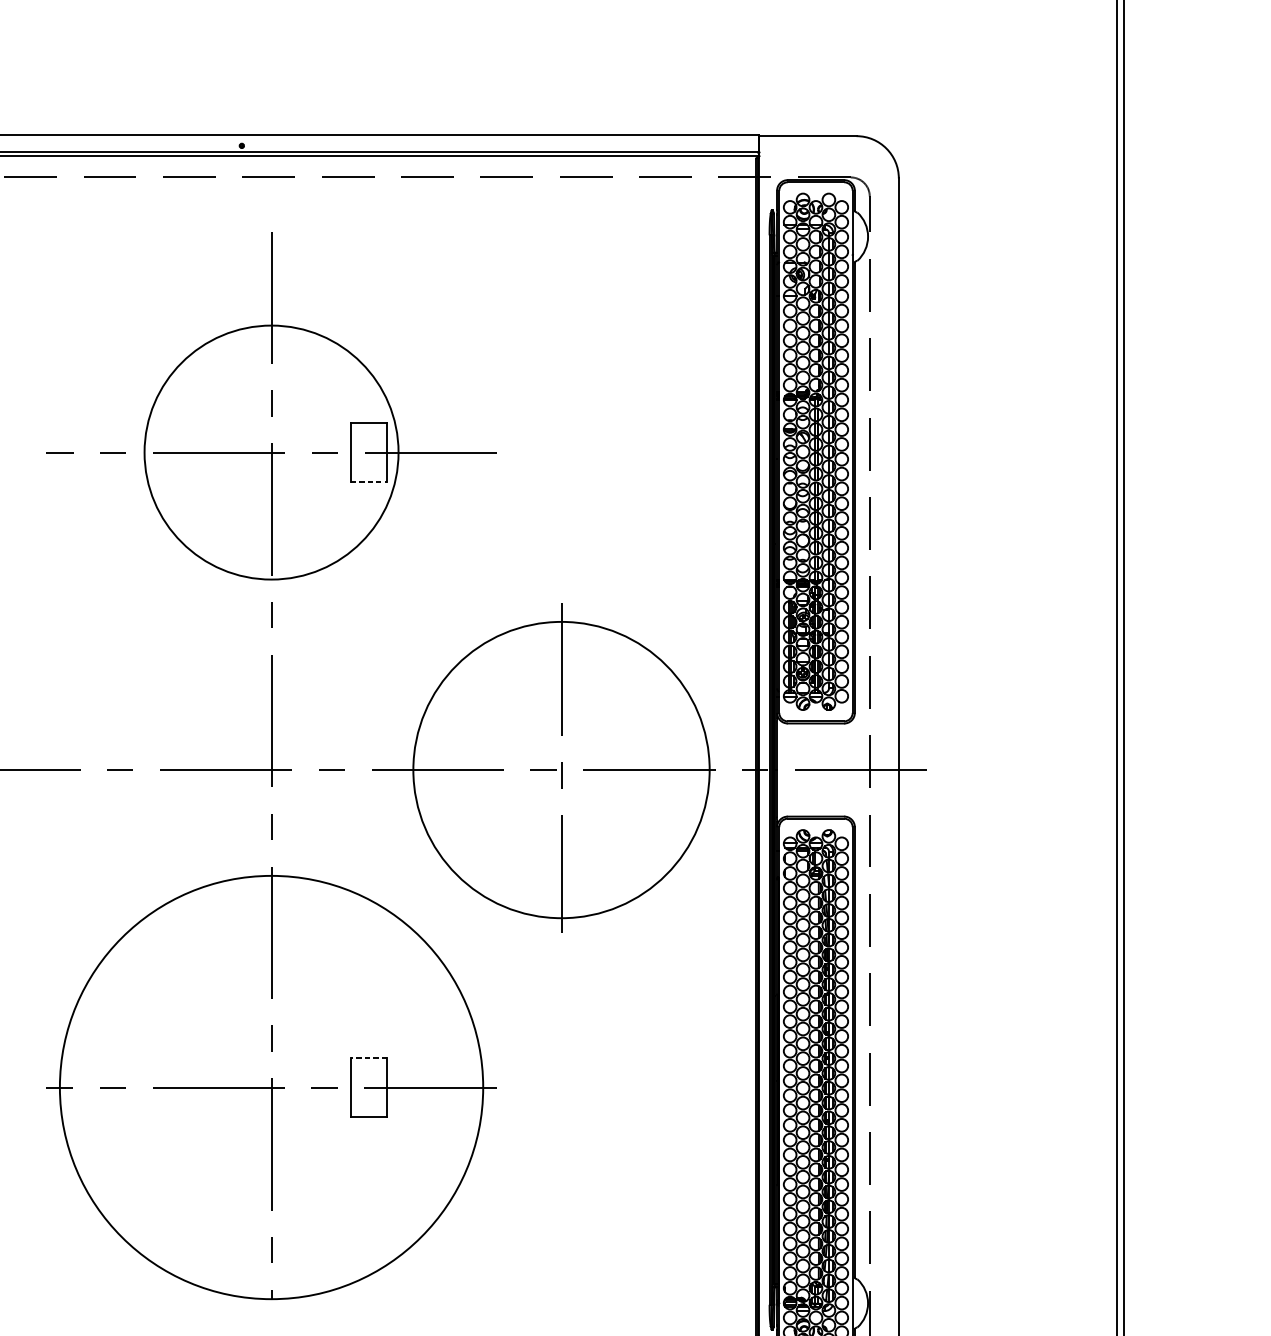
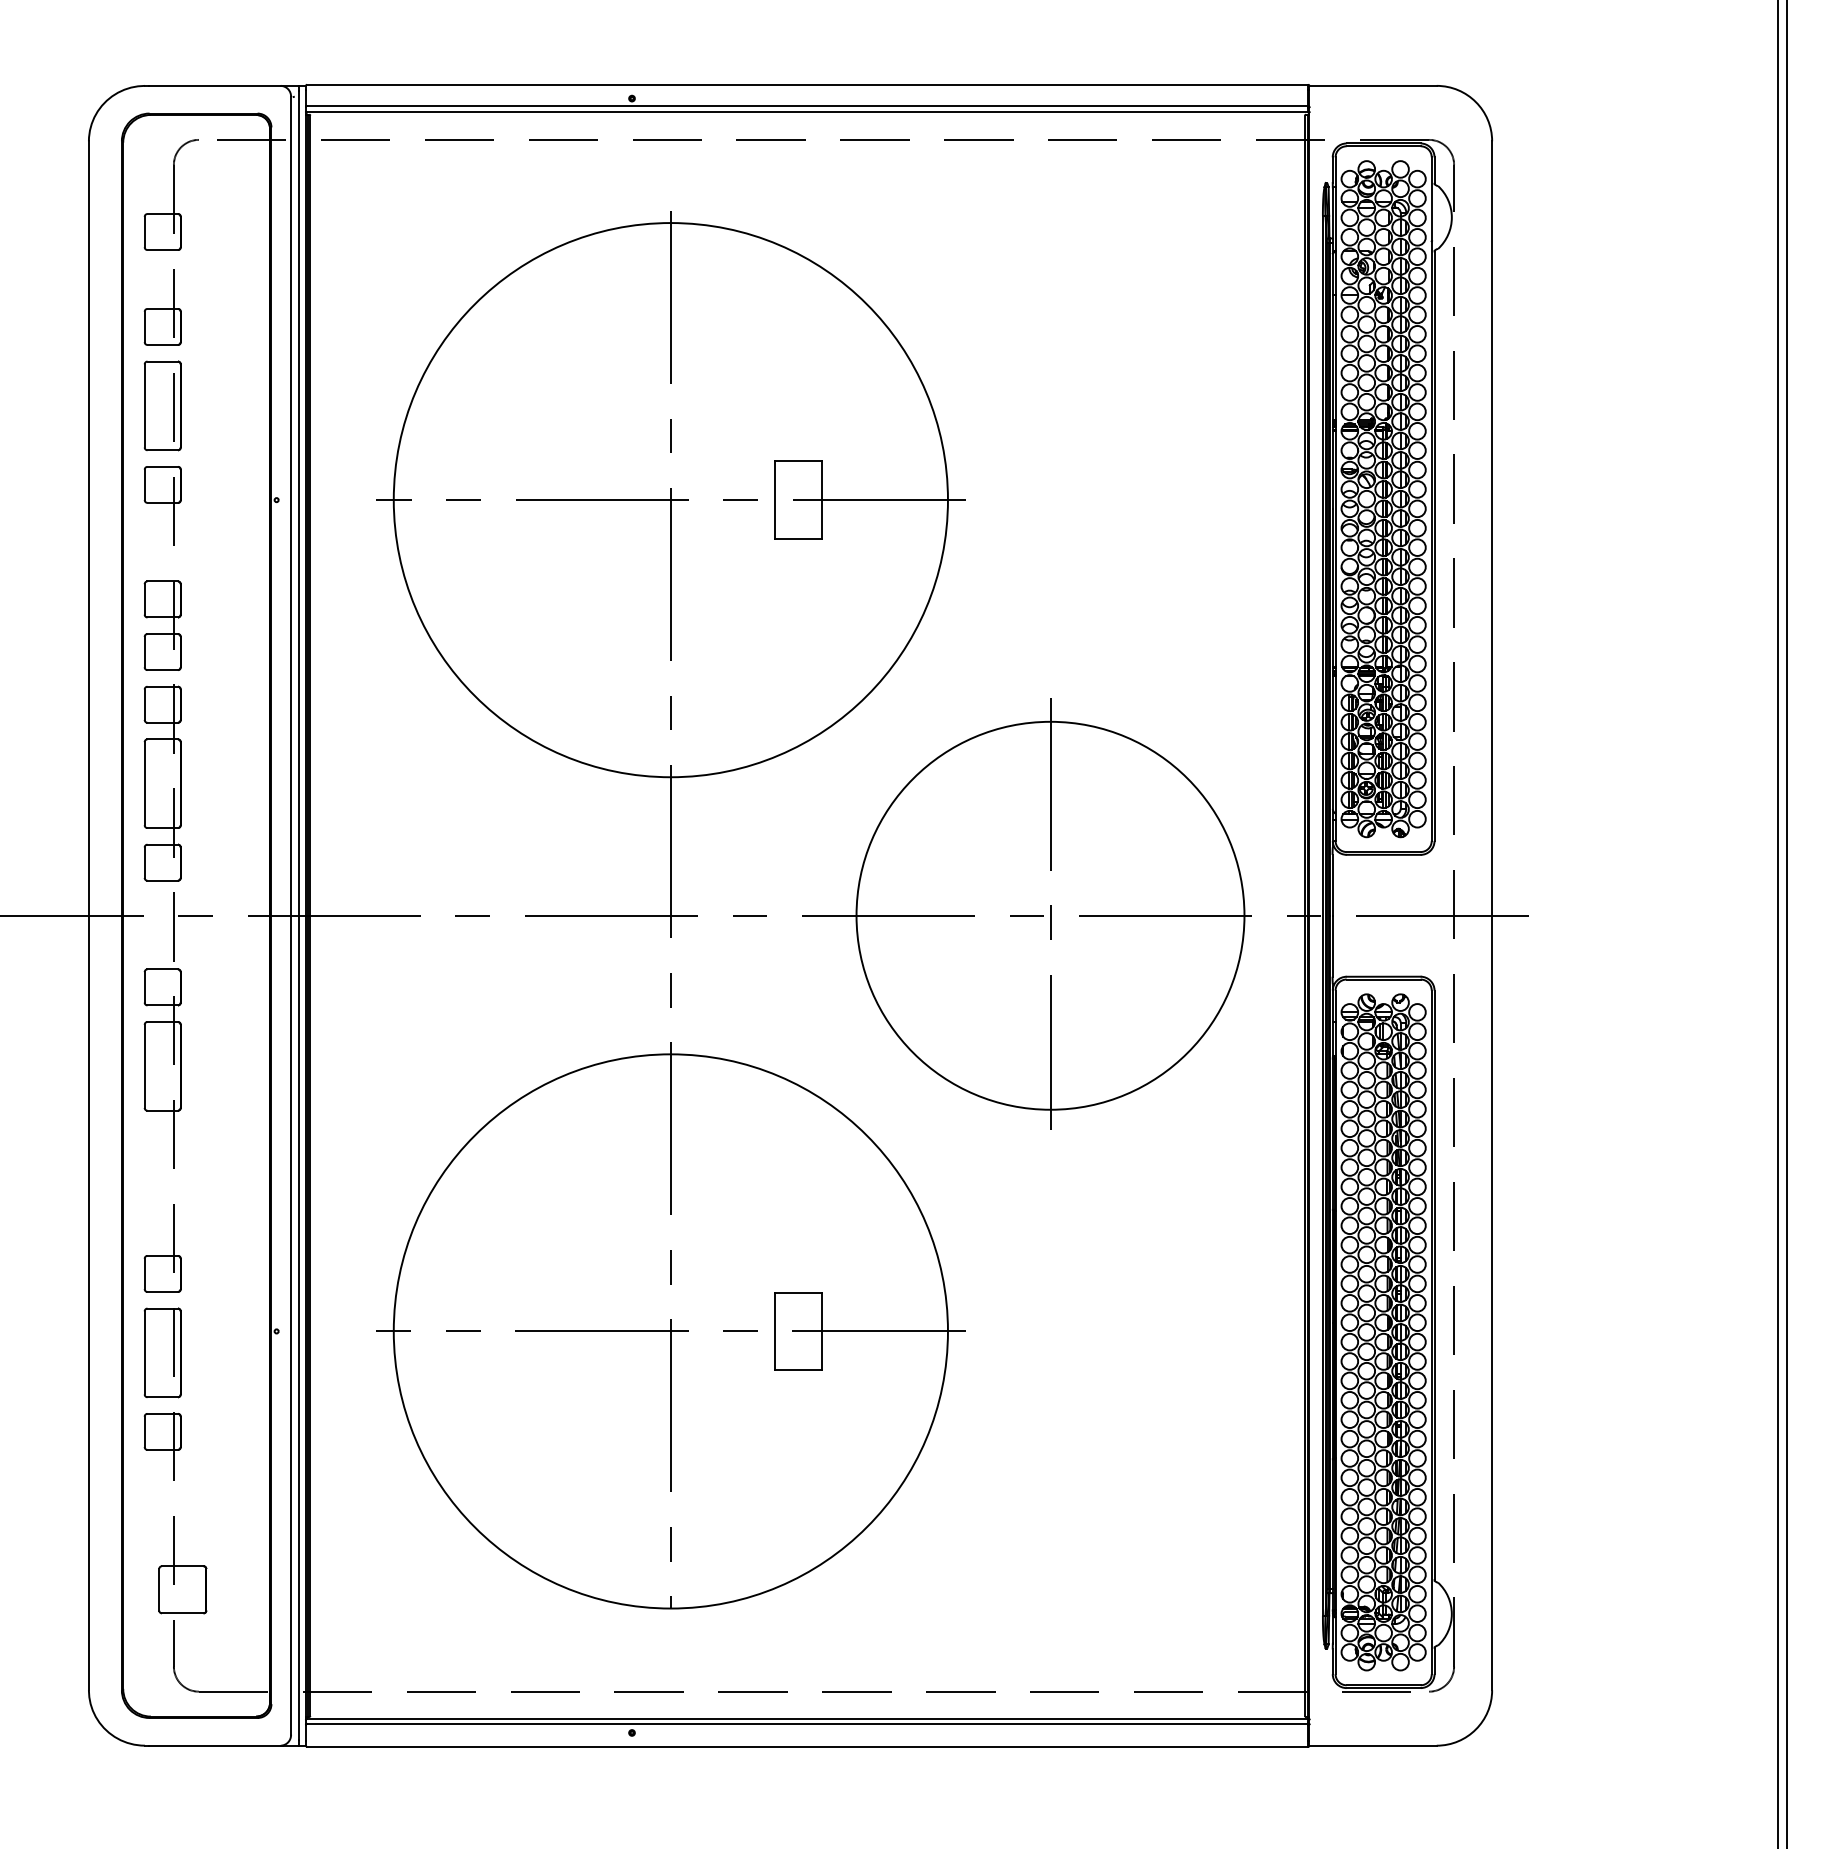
circle: (271, 452) -> (670, 500), size x1.67
line: (369, 481) -> (798, 538), dashed -> solid
line: (369, 1057) -> (798, 1292), dashed -> solid

